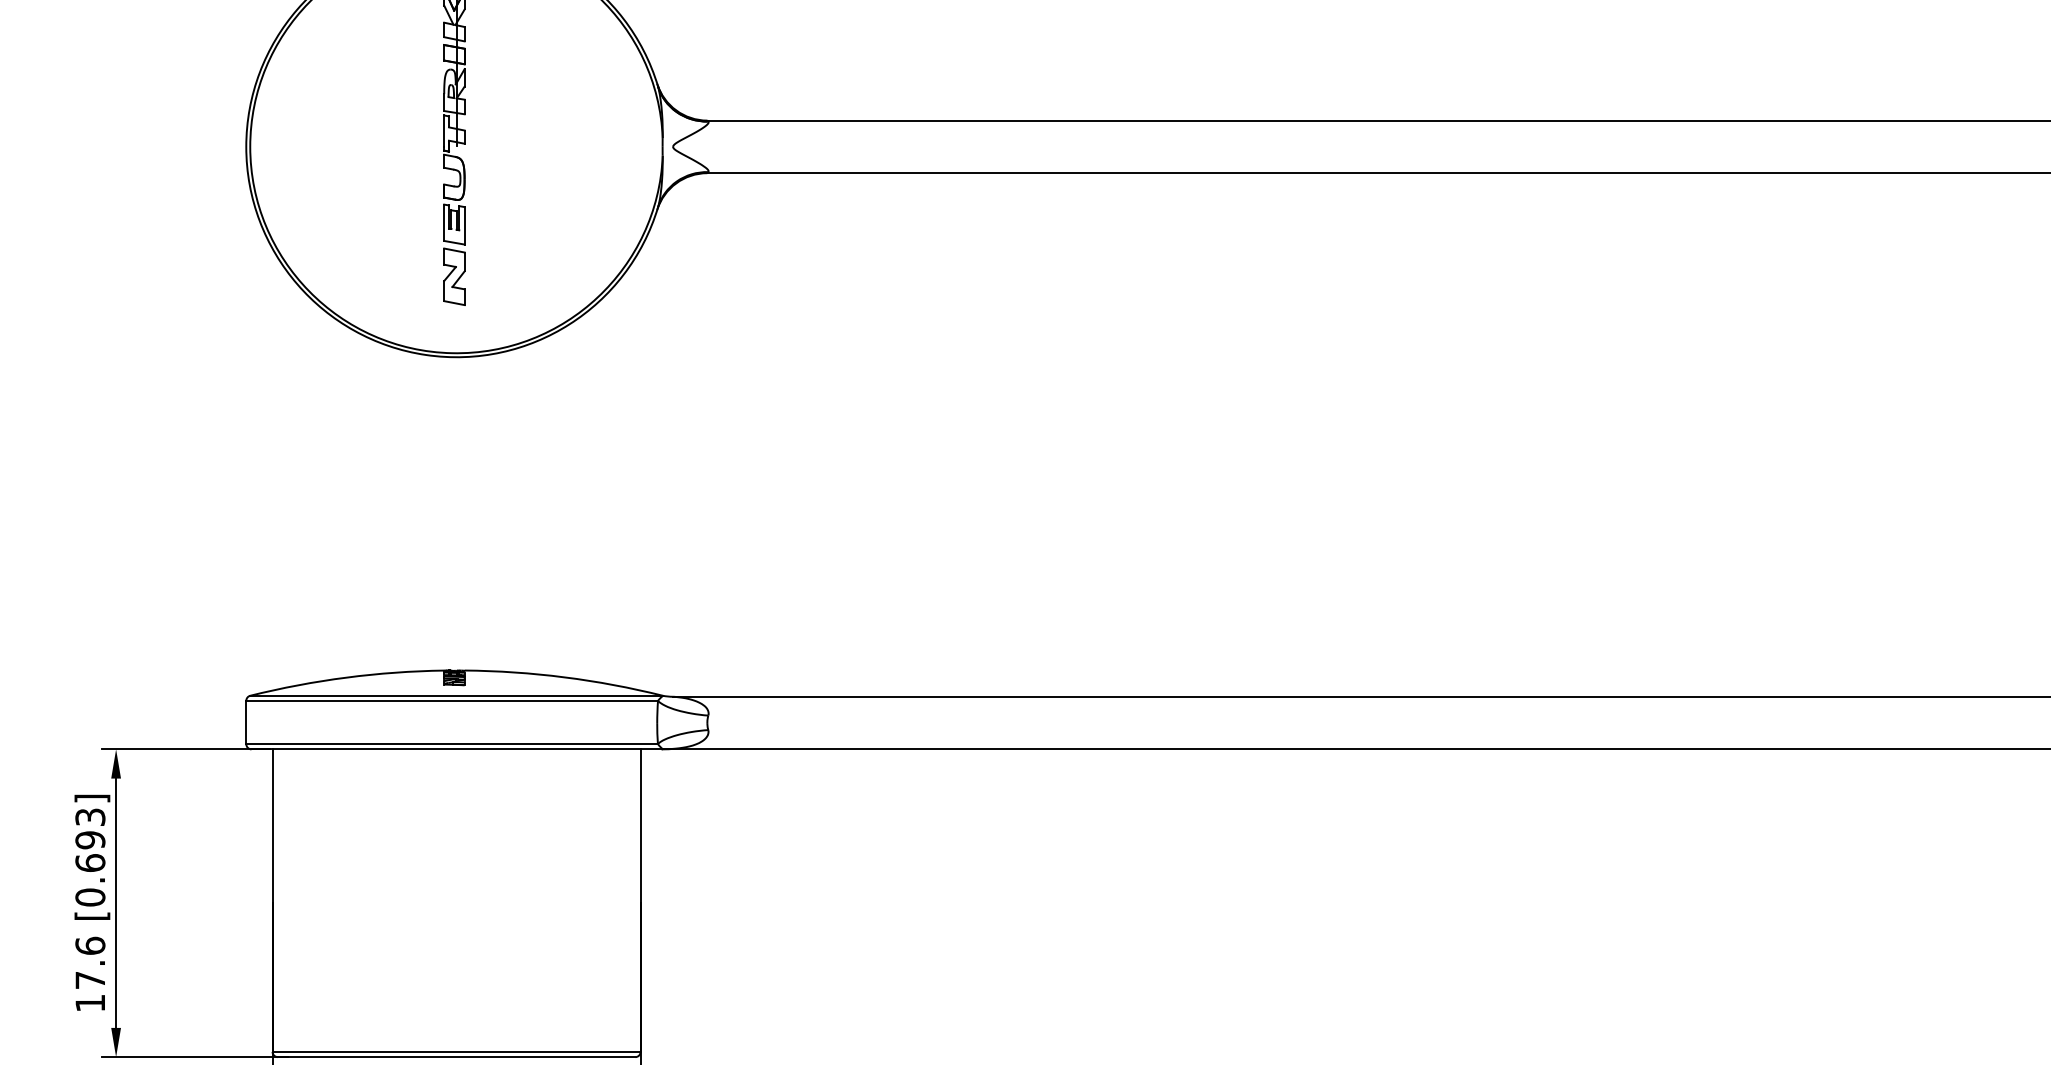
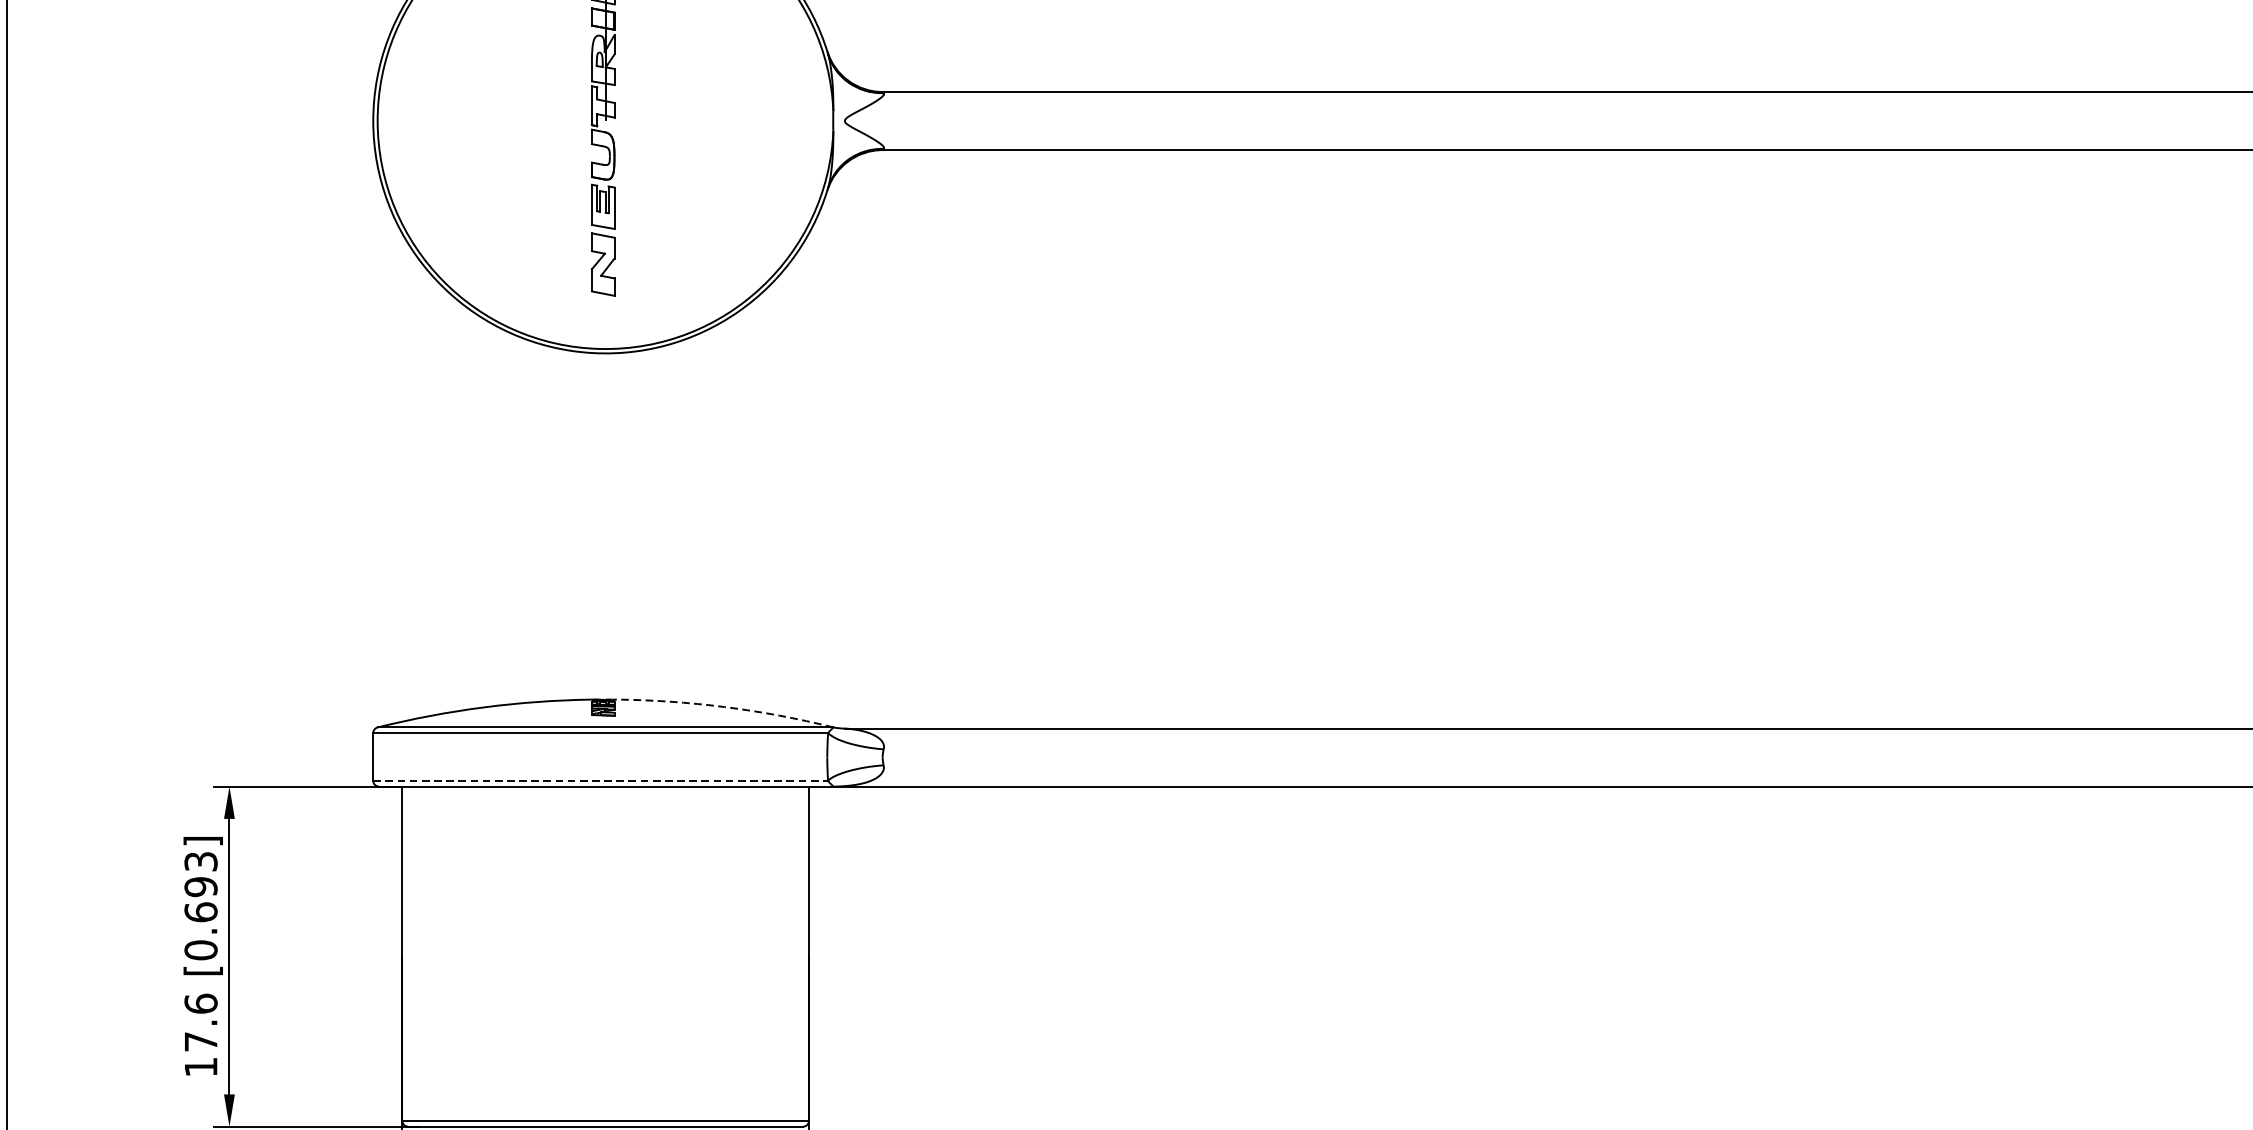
arc: (564, 677) -> (724, 707), solid -> dashed
line: (452, 744) -> (601, 781), solid -> dashed

